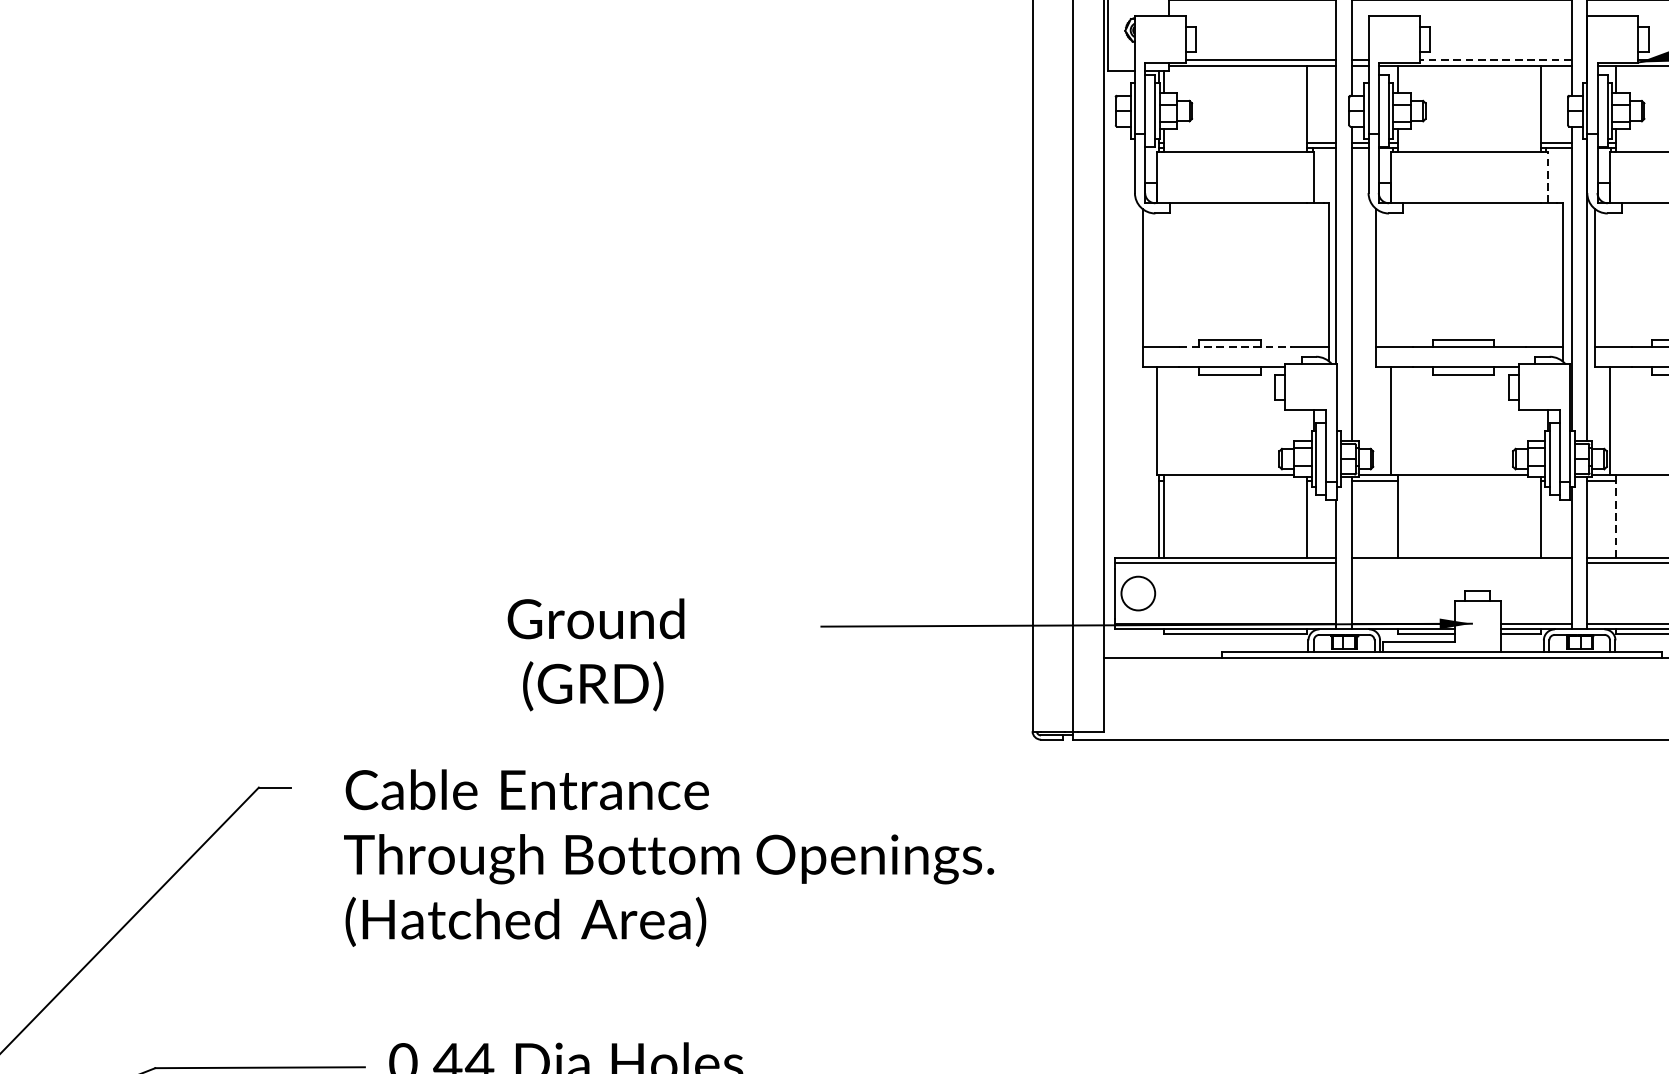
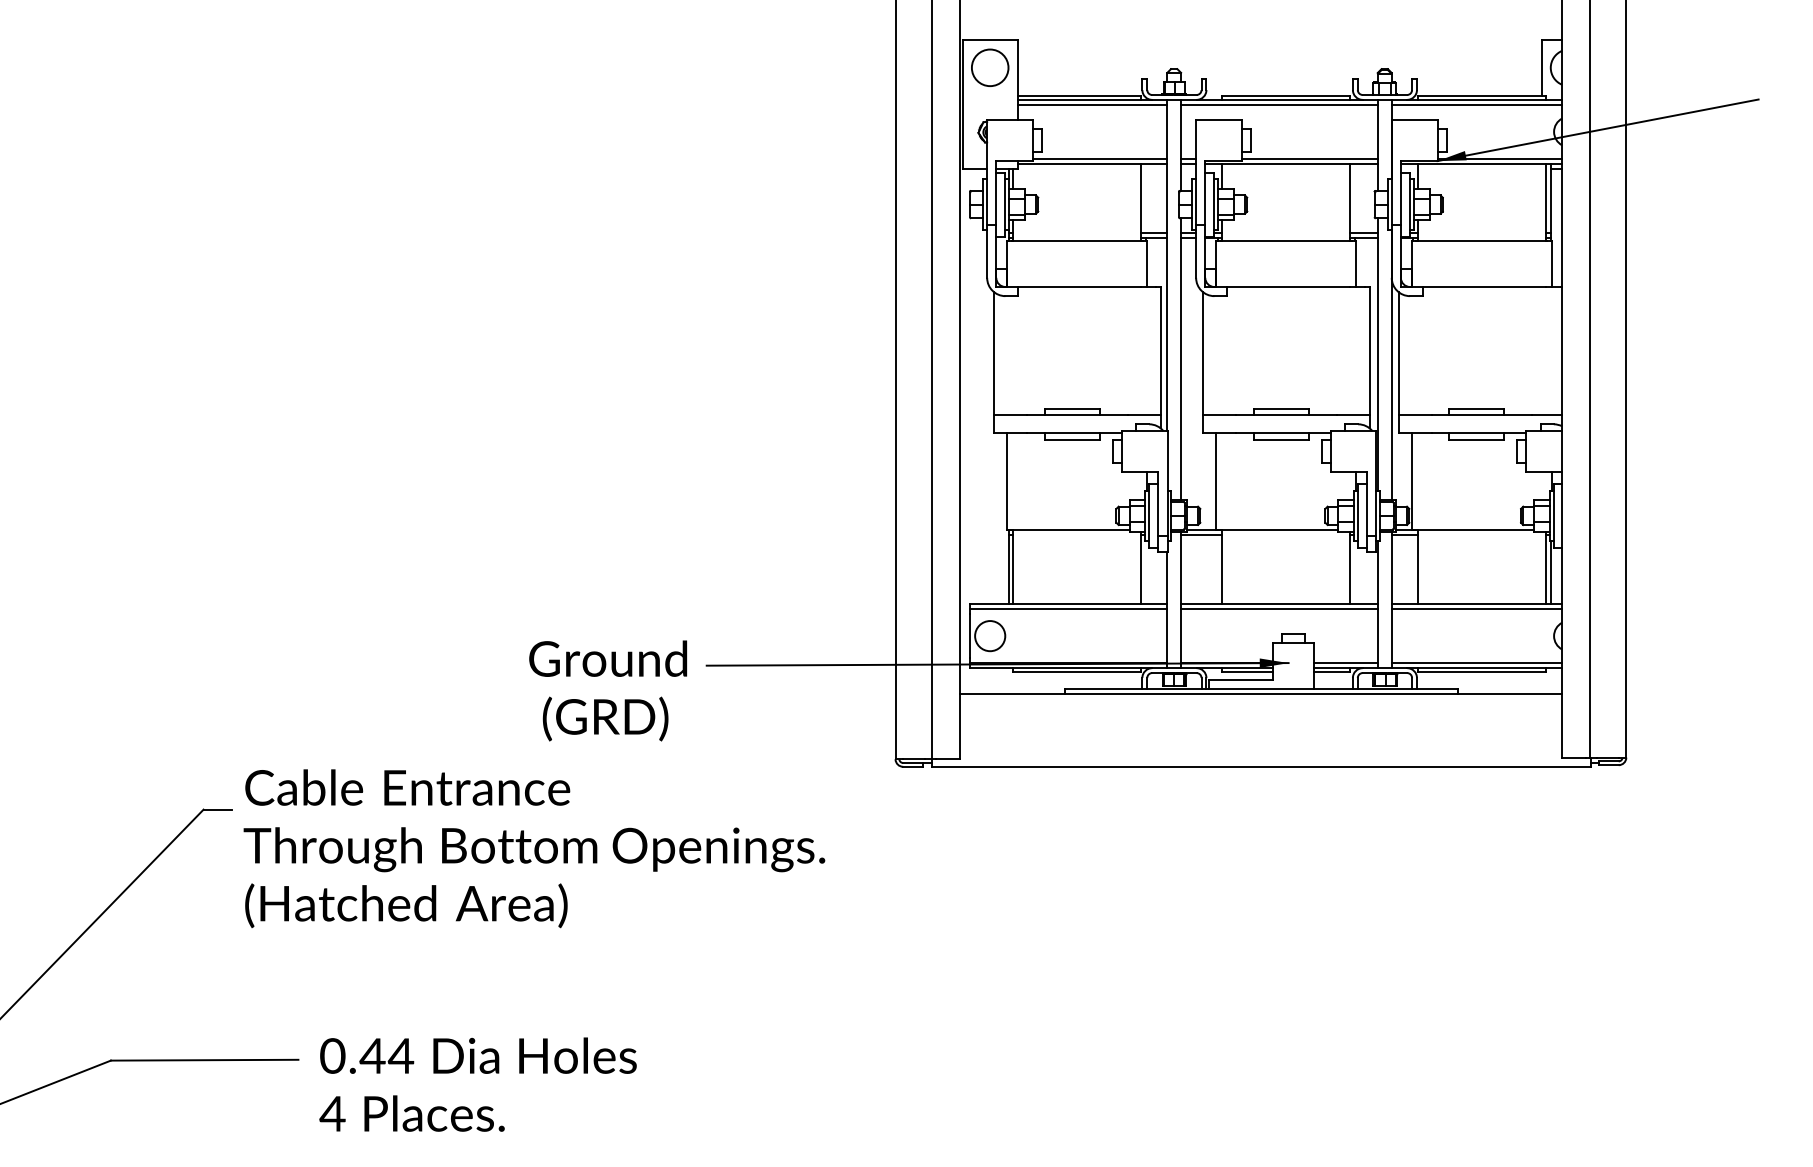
line: (1495, 60) -> (1309, 159), dashed -> solid
line: (1547, 178) -> (1356, 264), dashed -> solid
line: (1235, 346) -> (1077, 415), dashed -> solid
line: (1616, 515) -> (1417, 566), dashed -> solid
line: (1461, 562) -> (1279, 608), added
text: (596, 654) -> (608, 690), moved
text: (669, 857) -> (534, 848), moved

